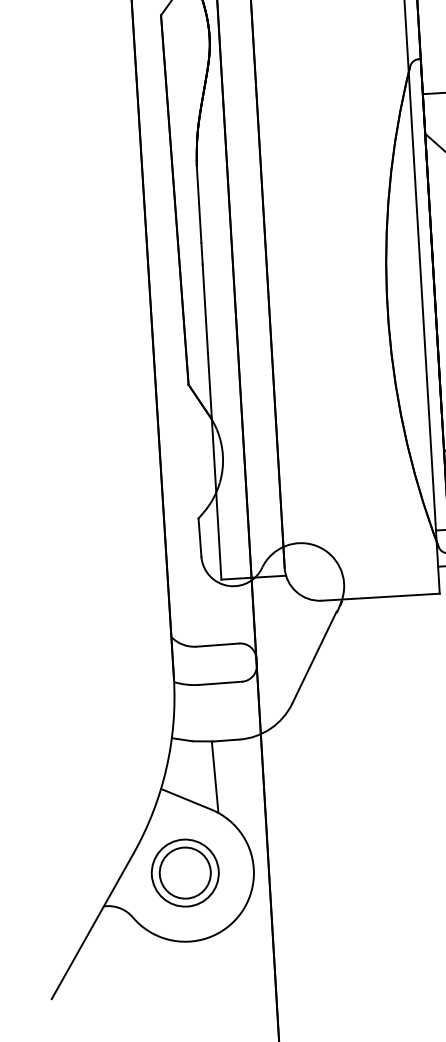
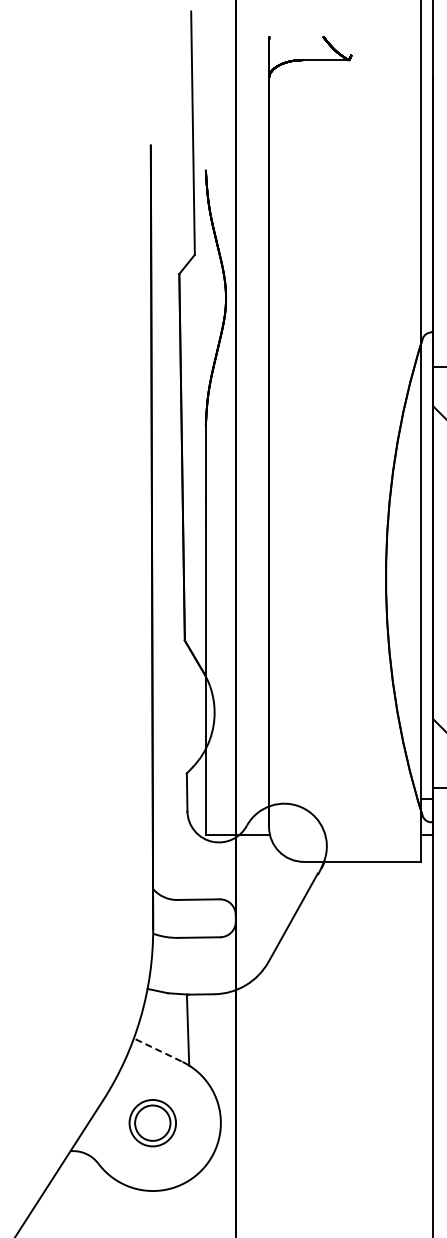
line: (187, 799) -> (159, 1050), solid -> dashed
part: (184, 873) -> (152, 1123), size x0.7

